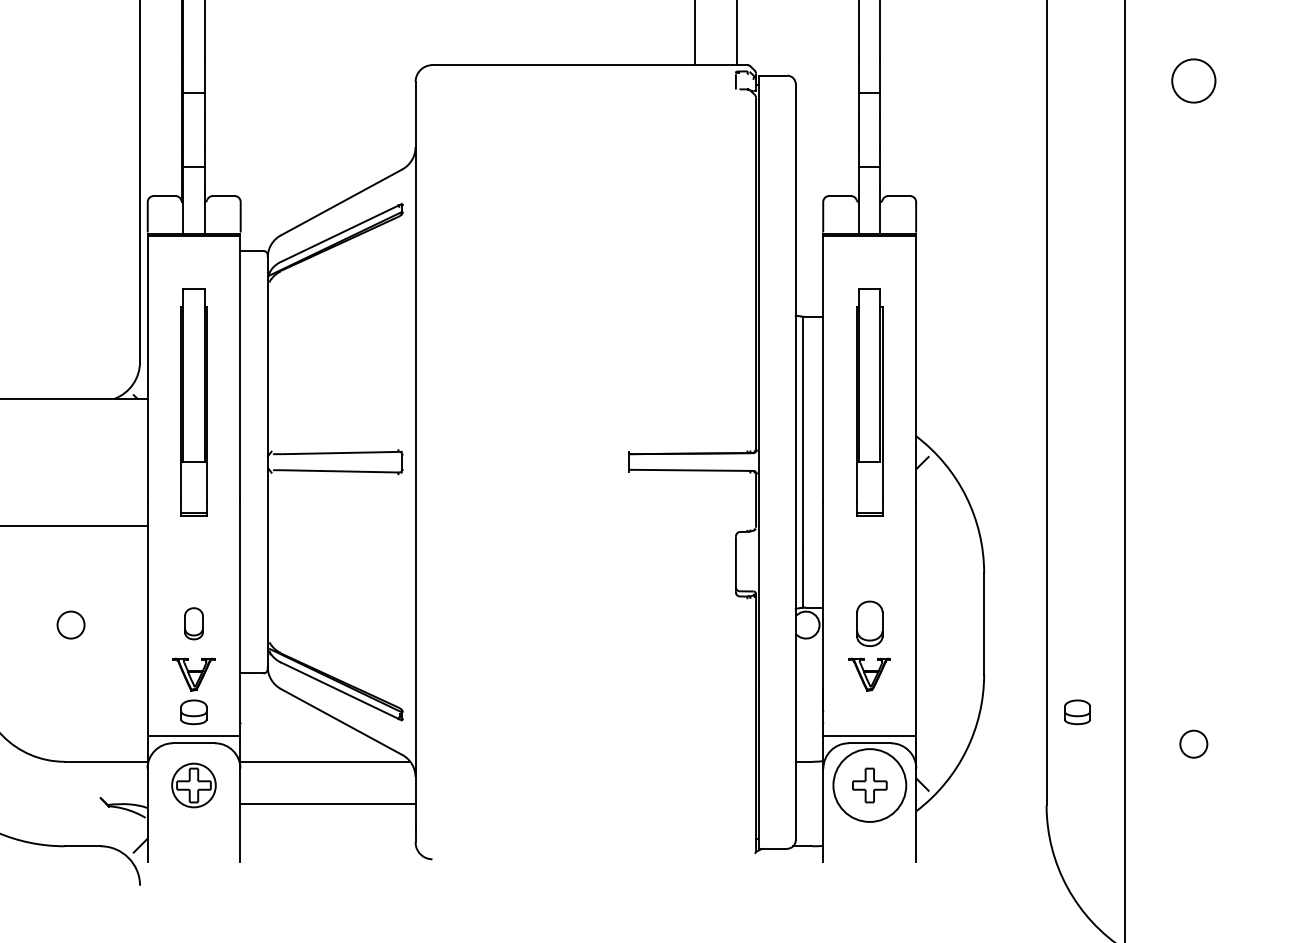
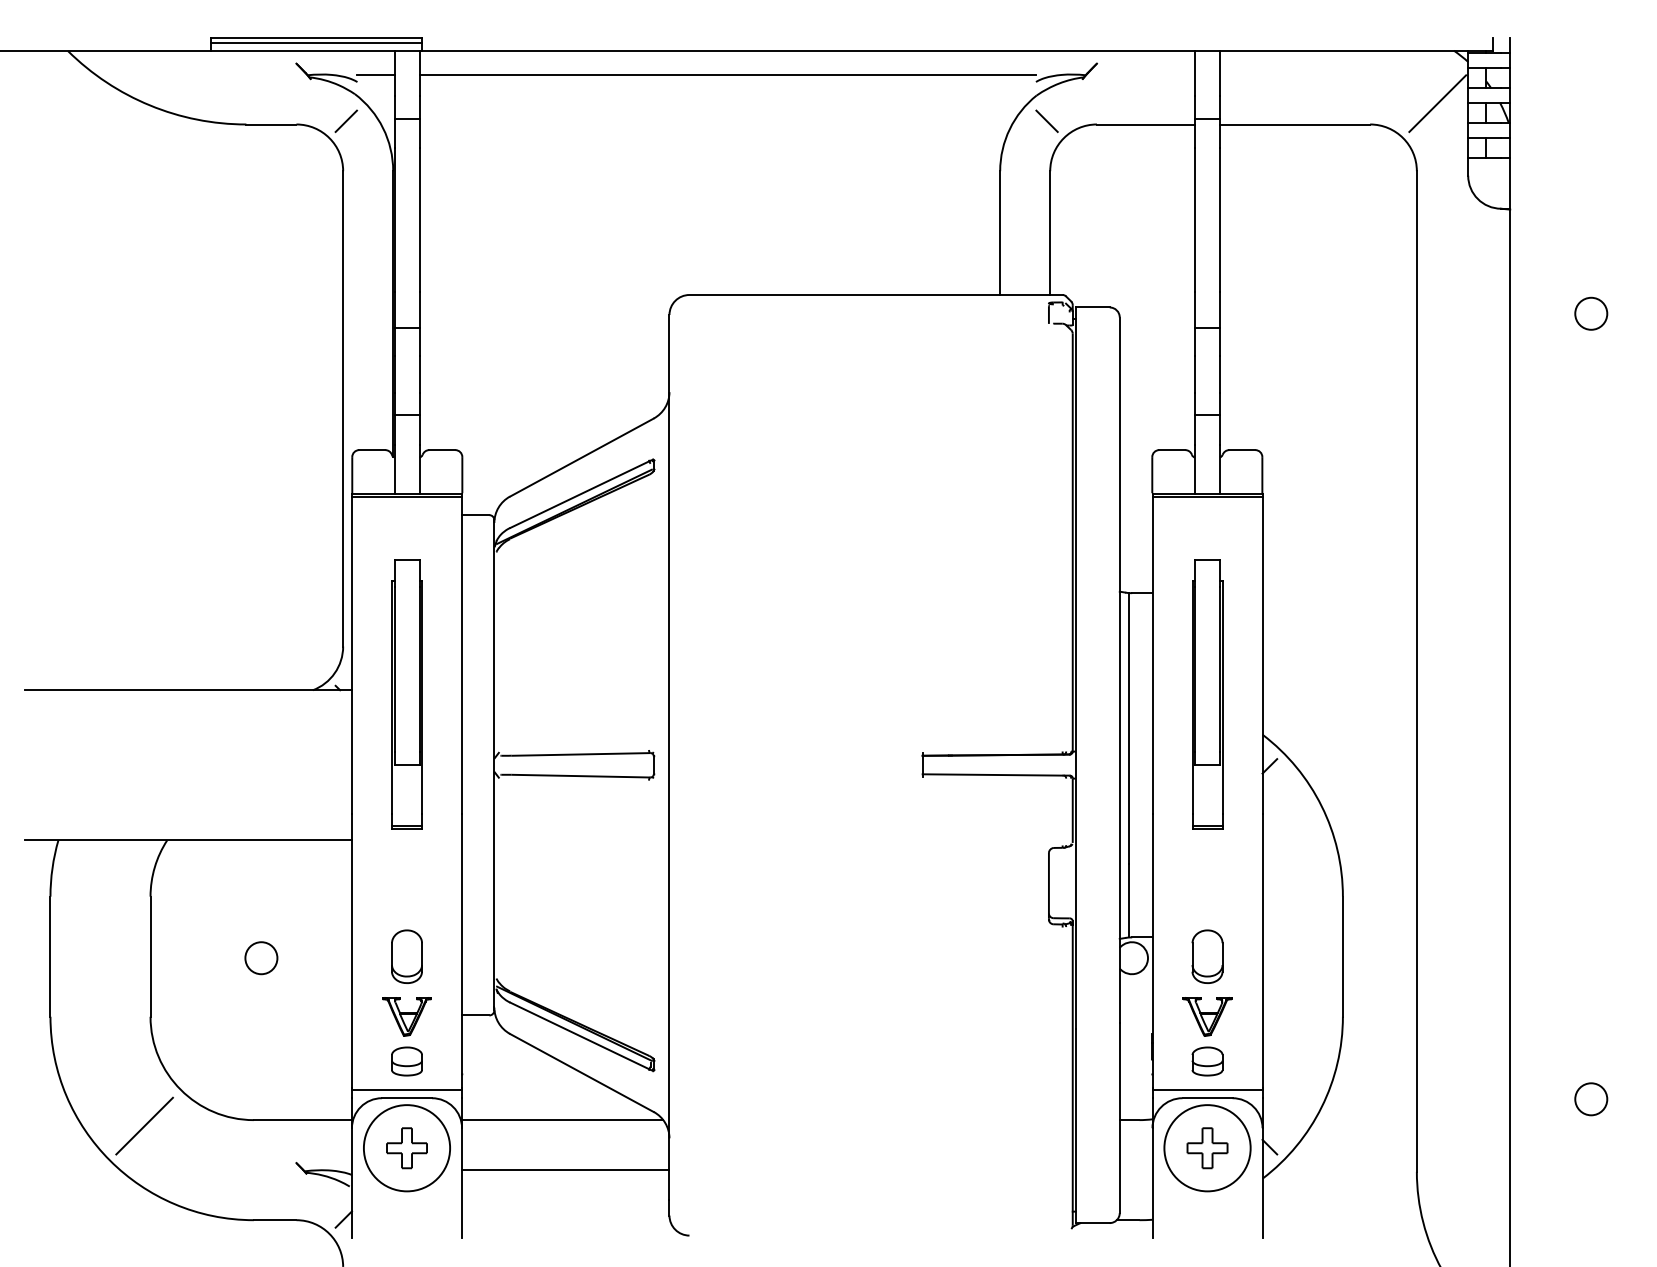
circle: (1194, 80) -> (1591, 313), size x0.62
part: (193, 623) -> (406, 956), size x1.43
part: (1077, 712) -> (1207, 1061), moved
circle: (193, 785) -> (406, 1148), size x1.67

